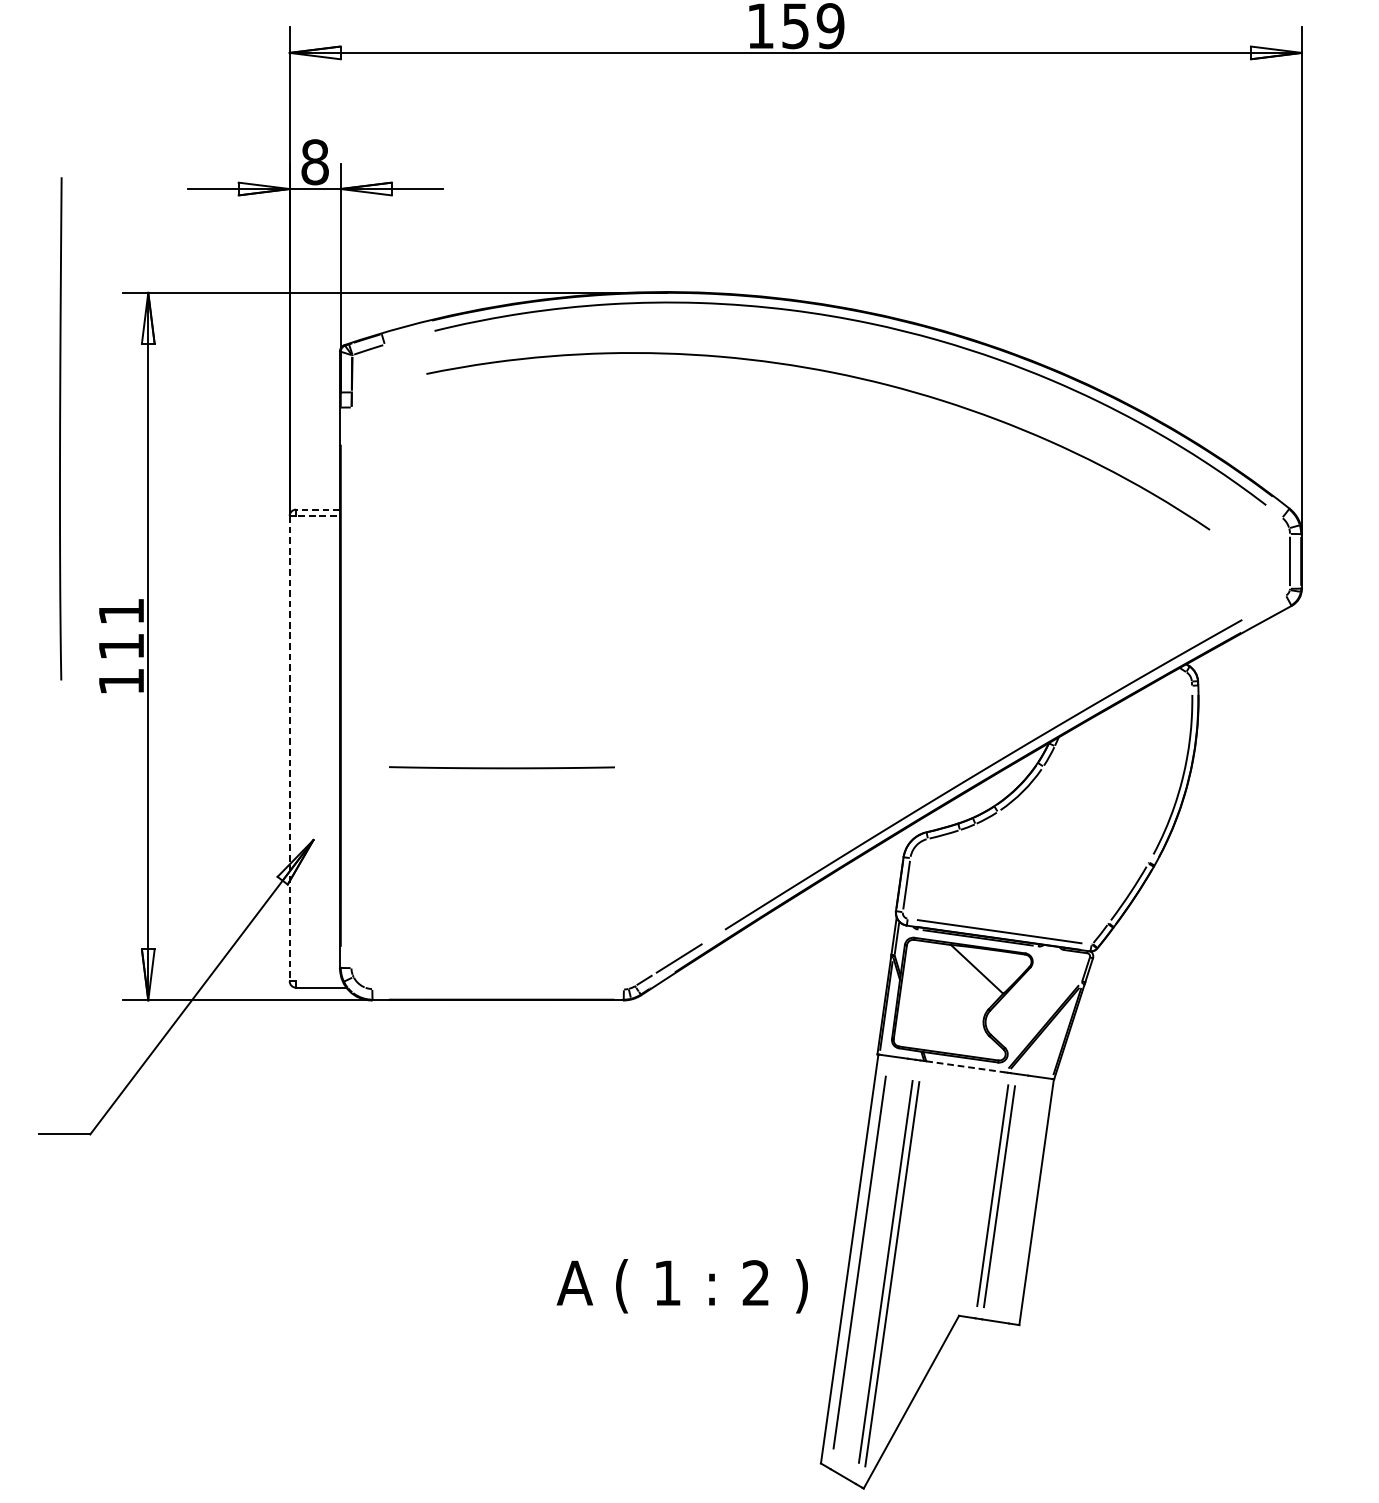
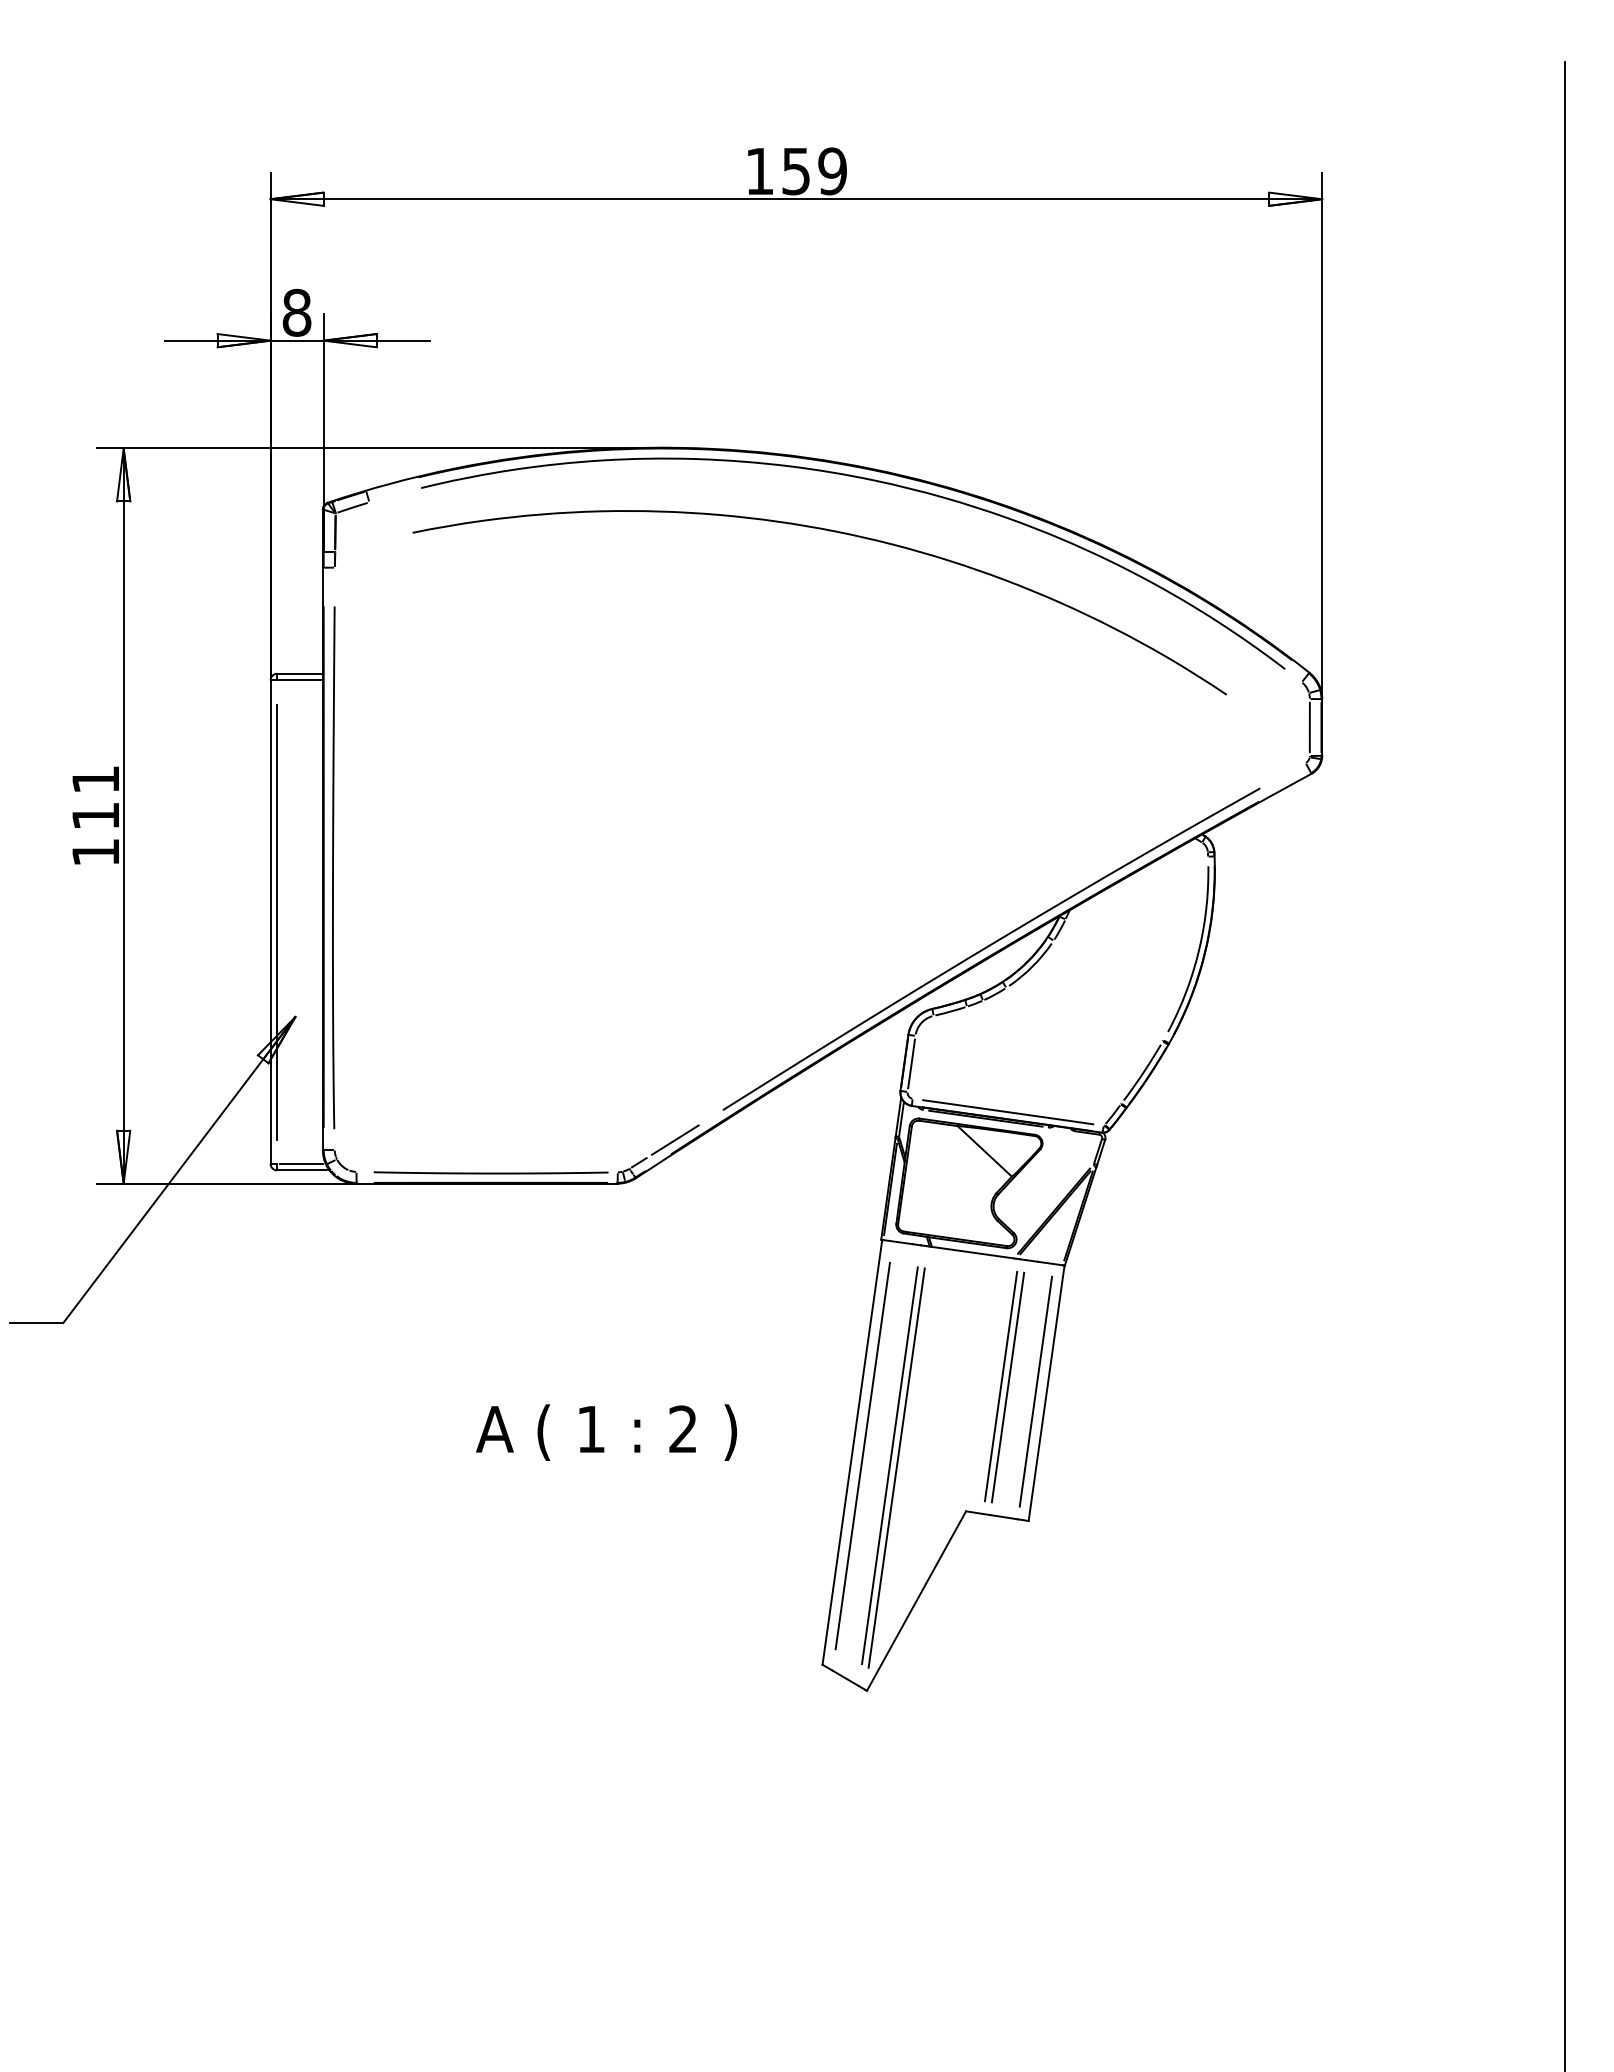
curve: (60, 428) -> (333, 867), moved
line: (318, 509) -> (300, 673), dashed -> solid
line: (318, 516) -> (300, 680), dashed -> solid
line: (296, 748) -> (277, 921), added
line: (289, 749) -> (270, 922), dashed -> solid
line: (501, 767) -> (490, 1172), moved
line: (319, 981) -> (301, 1163), added
line: (966, 1066) -> (973, 1252), dashed -> solid
line: (1025, 1200) -> (1035, 1391), added
text: (682, 1286) -> (606, 1432), moved

